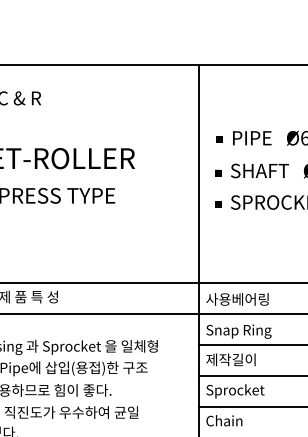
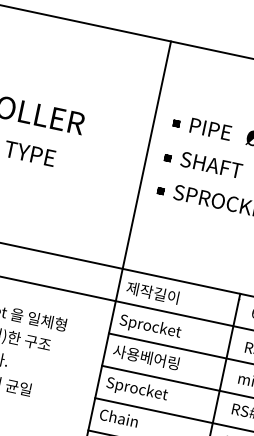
text: (237, 299) -> (159, 294), 사용베어링 -> 제작길이
text: (243, 331) -> (158, 329), Snap Ring -> Sprocket
text: (237, 359) -> (146, 356), 제작길이 -> 사용베어링

